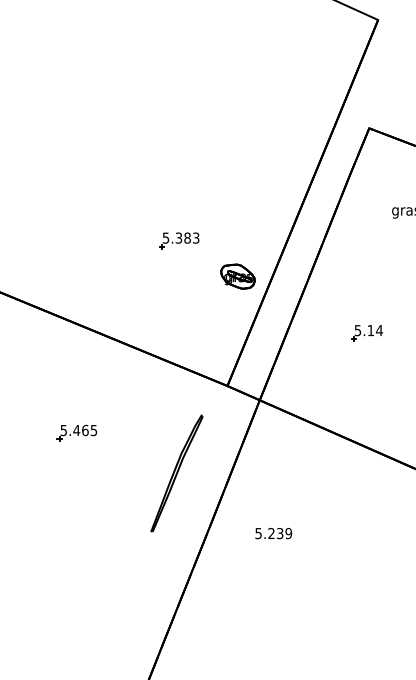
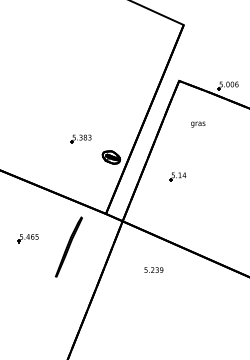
part: (365, 332) -> (177, 176), moved
part: (176, 472) -> (68, 246), moved
text: (272, 532) -> (153, 269), moved

